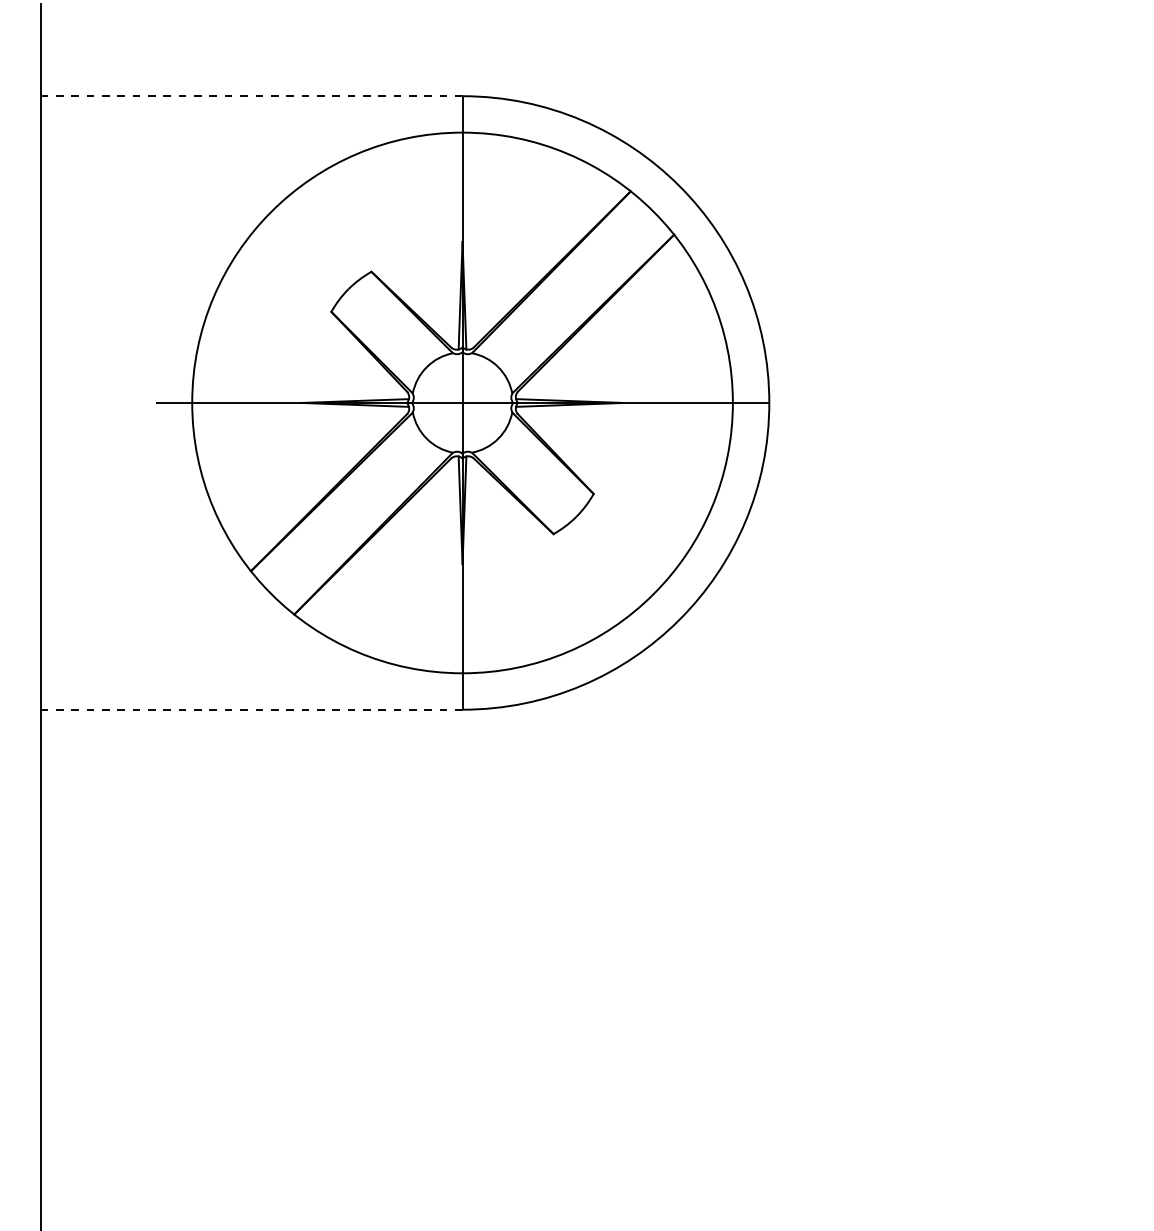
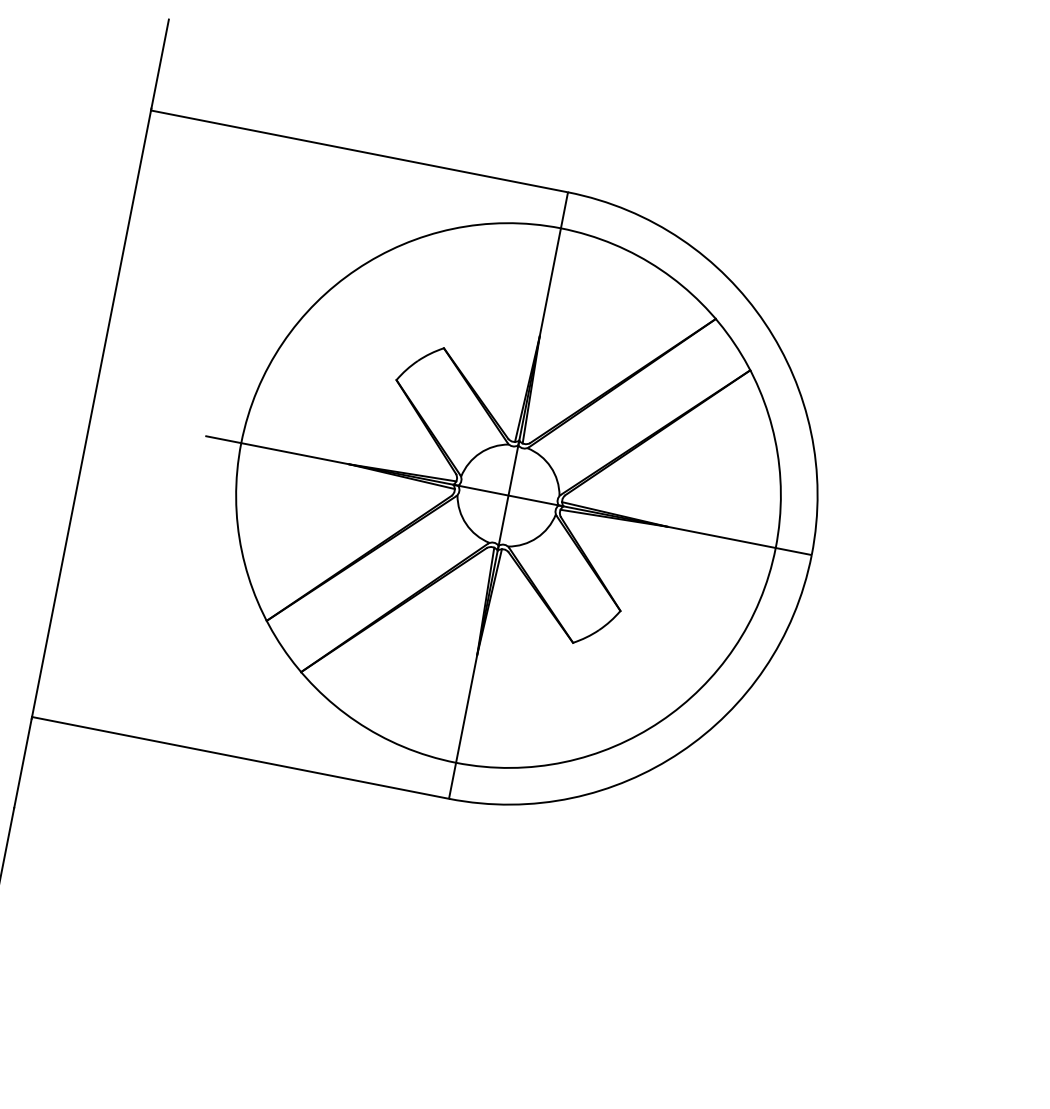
line: (251, 96) -> (359, 151), dashed -> solid
line: (251, 709) -> (240, 757), dashed -> solid

